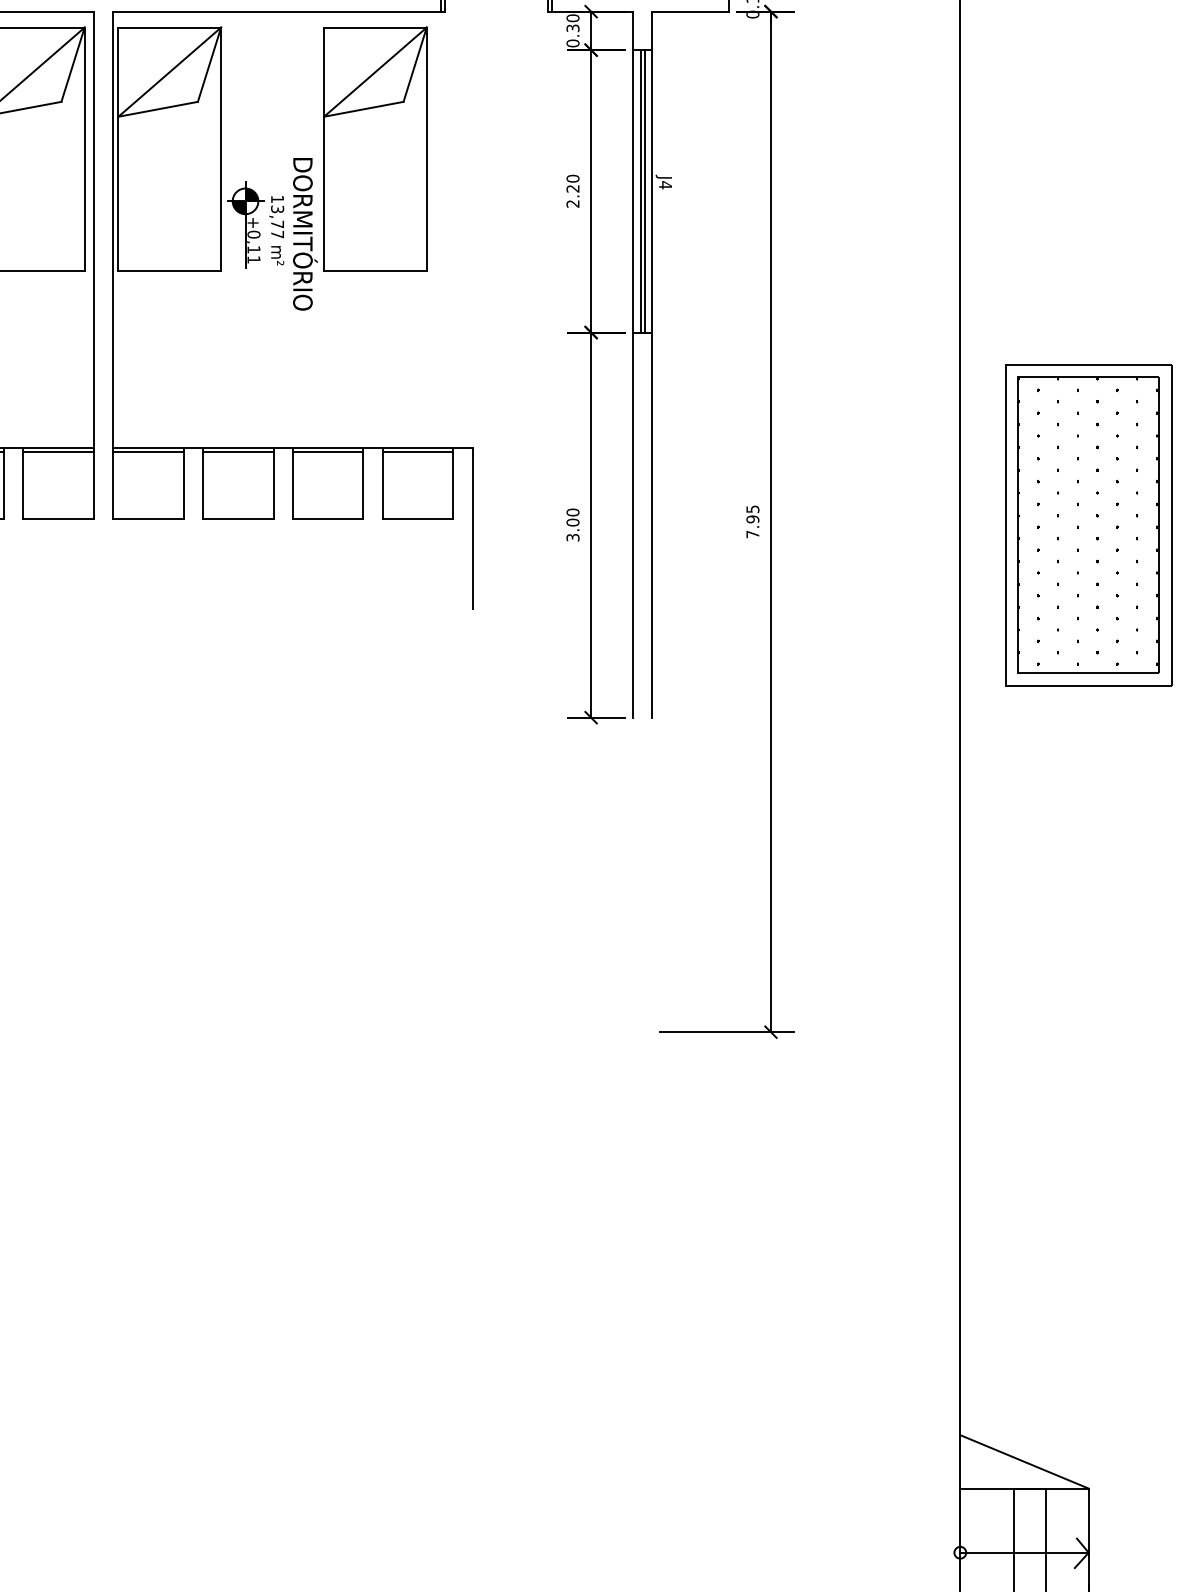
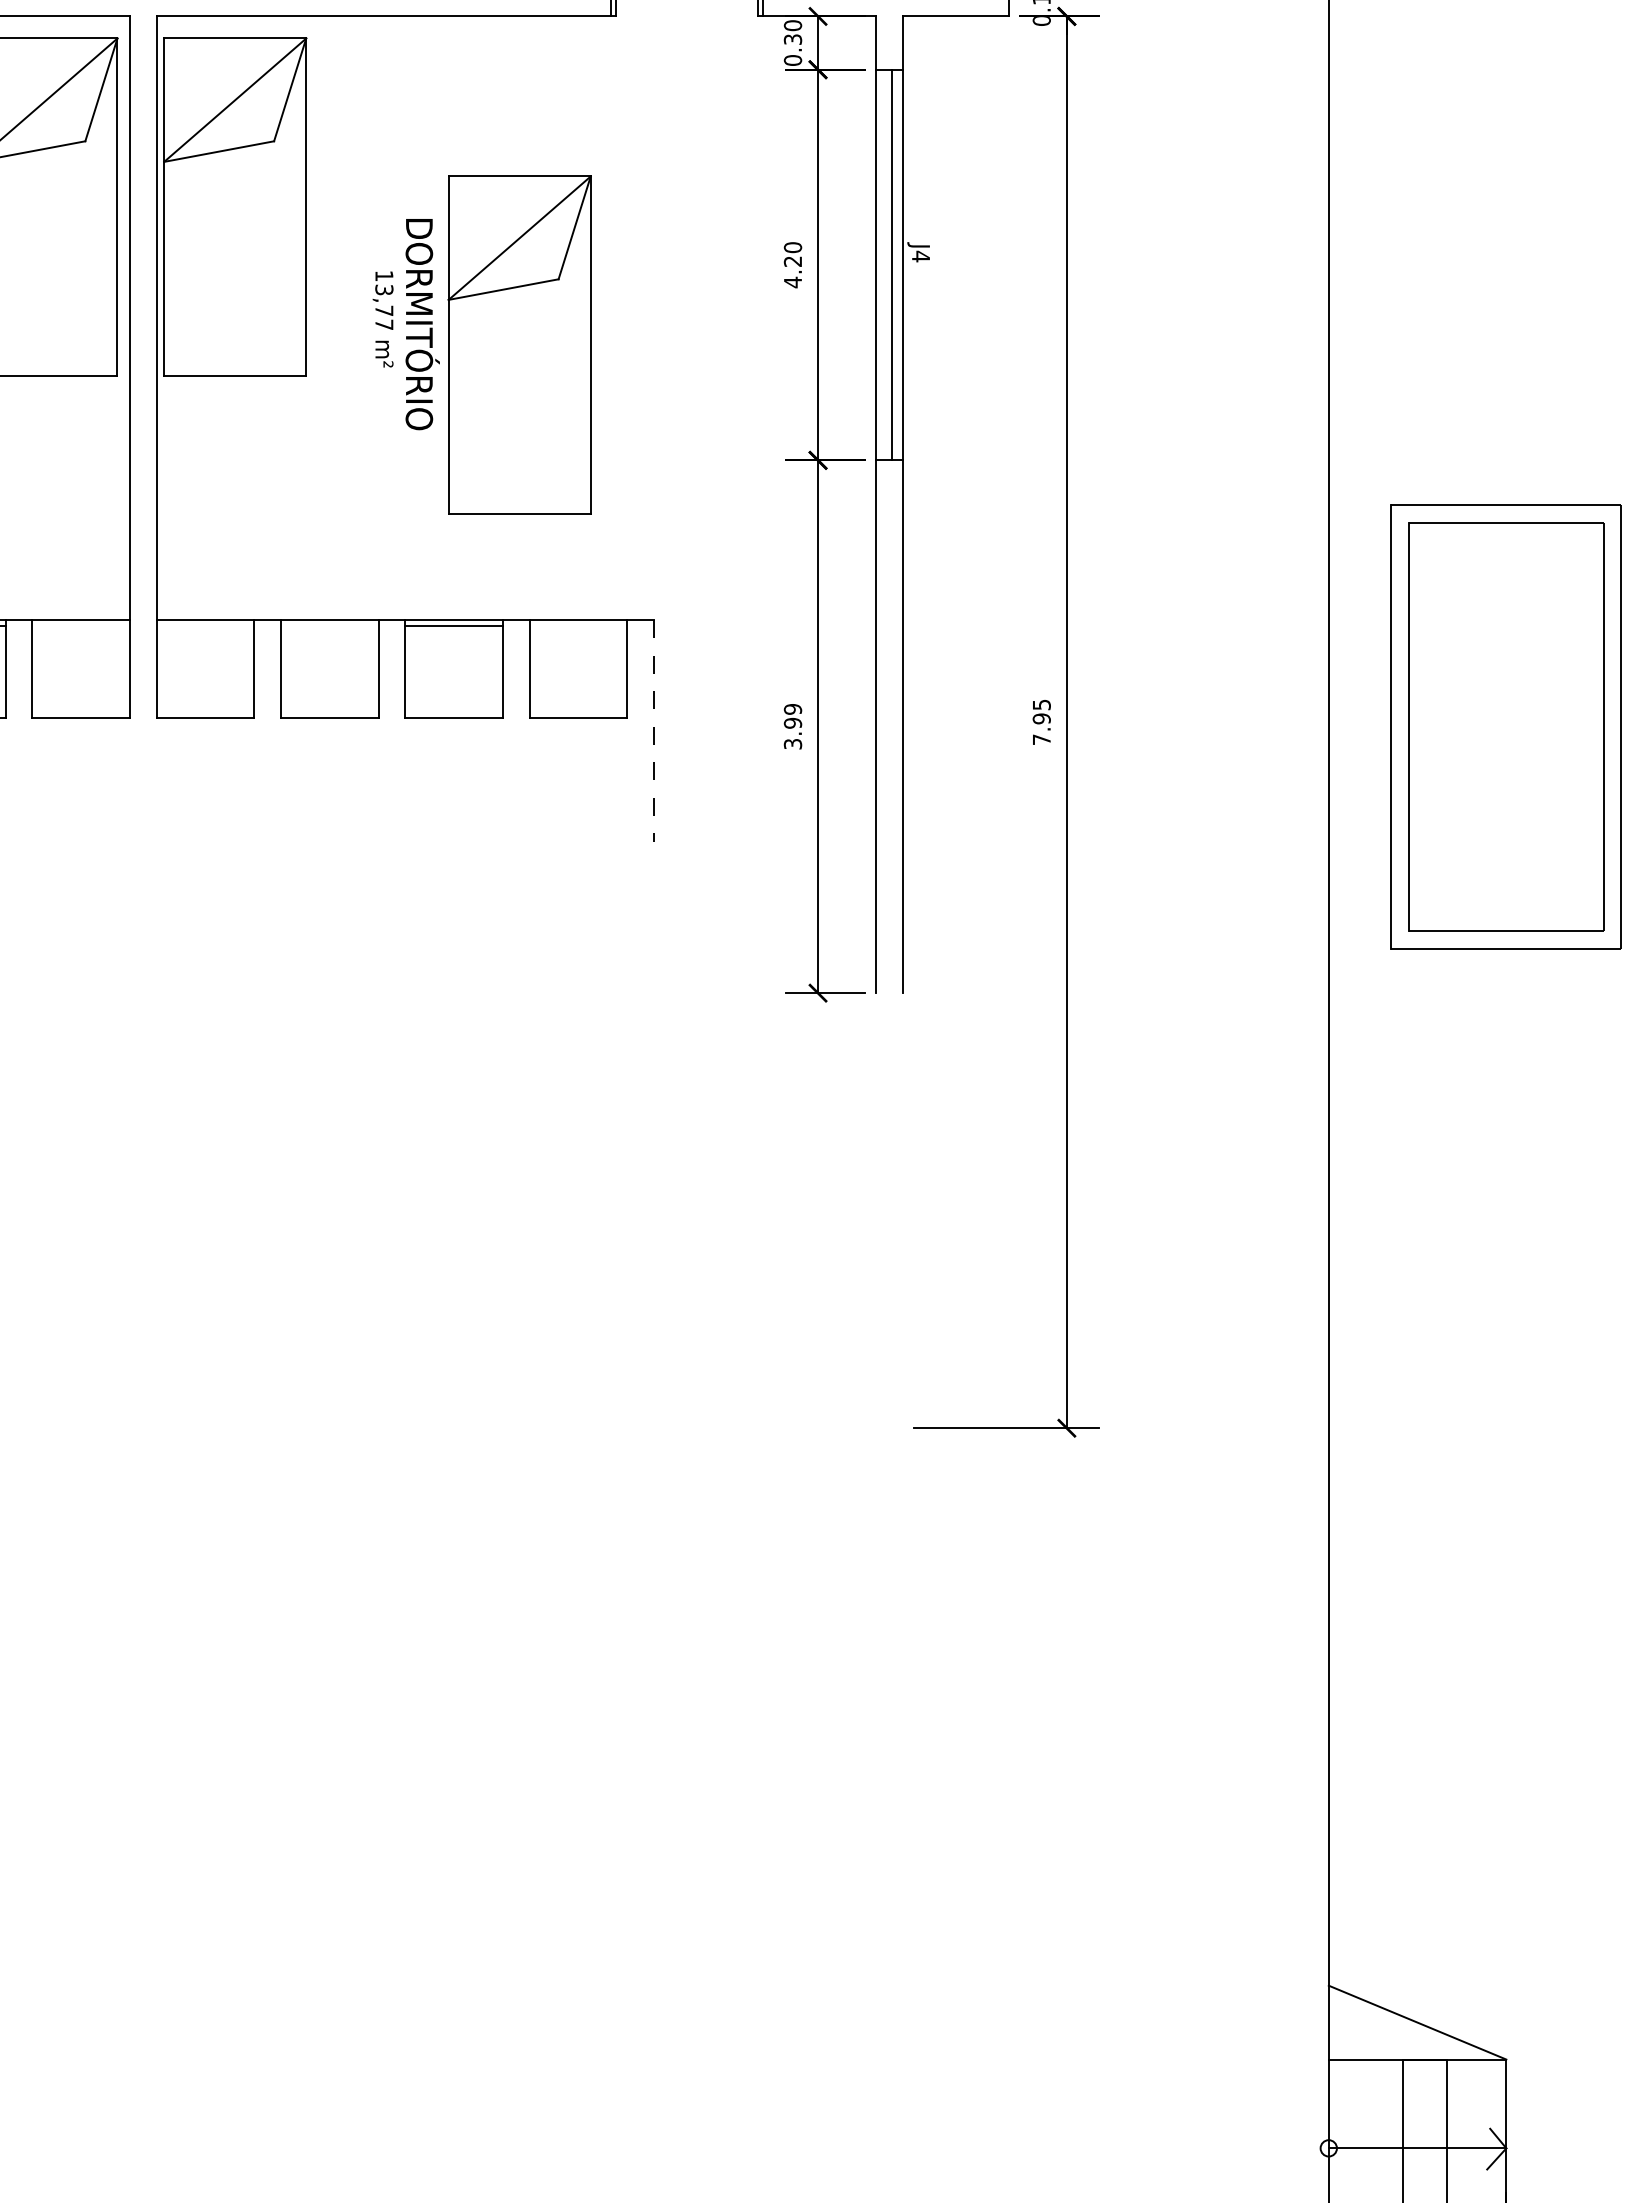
part: (375, 149) -> (519, 344), moved
line: (640, 190) -> (886, 264), removed
text: (572, 203) -> (792, 282), 2.20 -> 4.20
part: (245, 224) -> (339, 311), removed
line: (58, 451) -> (81, 625), removed
line: (148, 451) -> (205, 625), removed
line: (237, 451) -> (329, 625), removed
line: (417, 451) -> (578, 625), removed
text: (573, 517) -> (793, 716), 3.00 -> 3.99
hatch: (1088, 521) -> (1505, 721), removed
line: (472, 528) -> (653, 731), solid -> dashed

